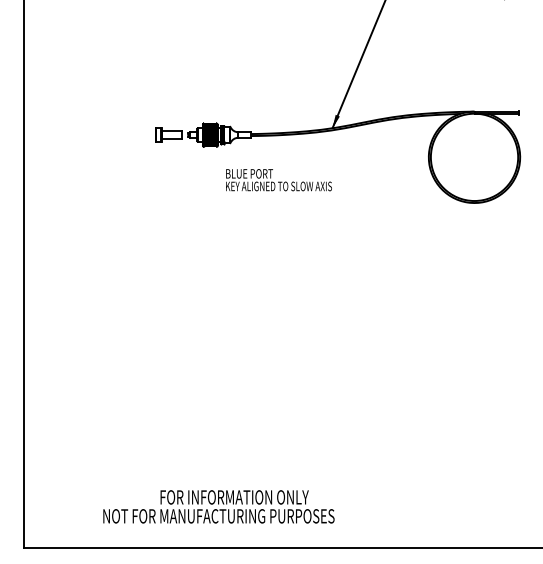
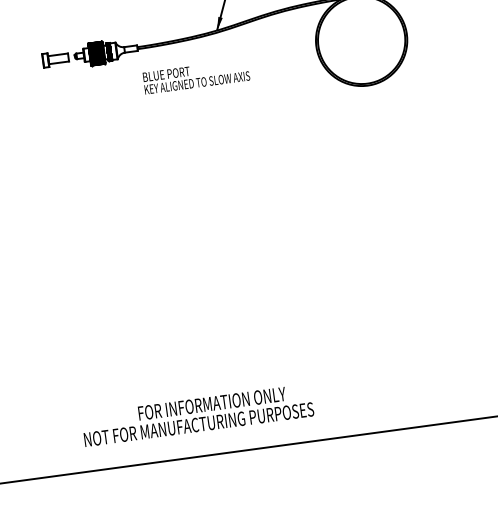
text: (278, 180) -> (196, 77), moved
text: (218, 506) -> (197, 414), moved

